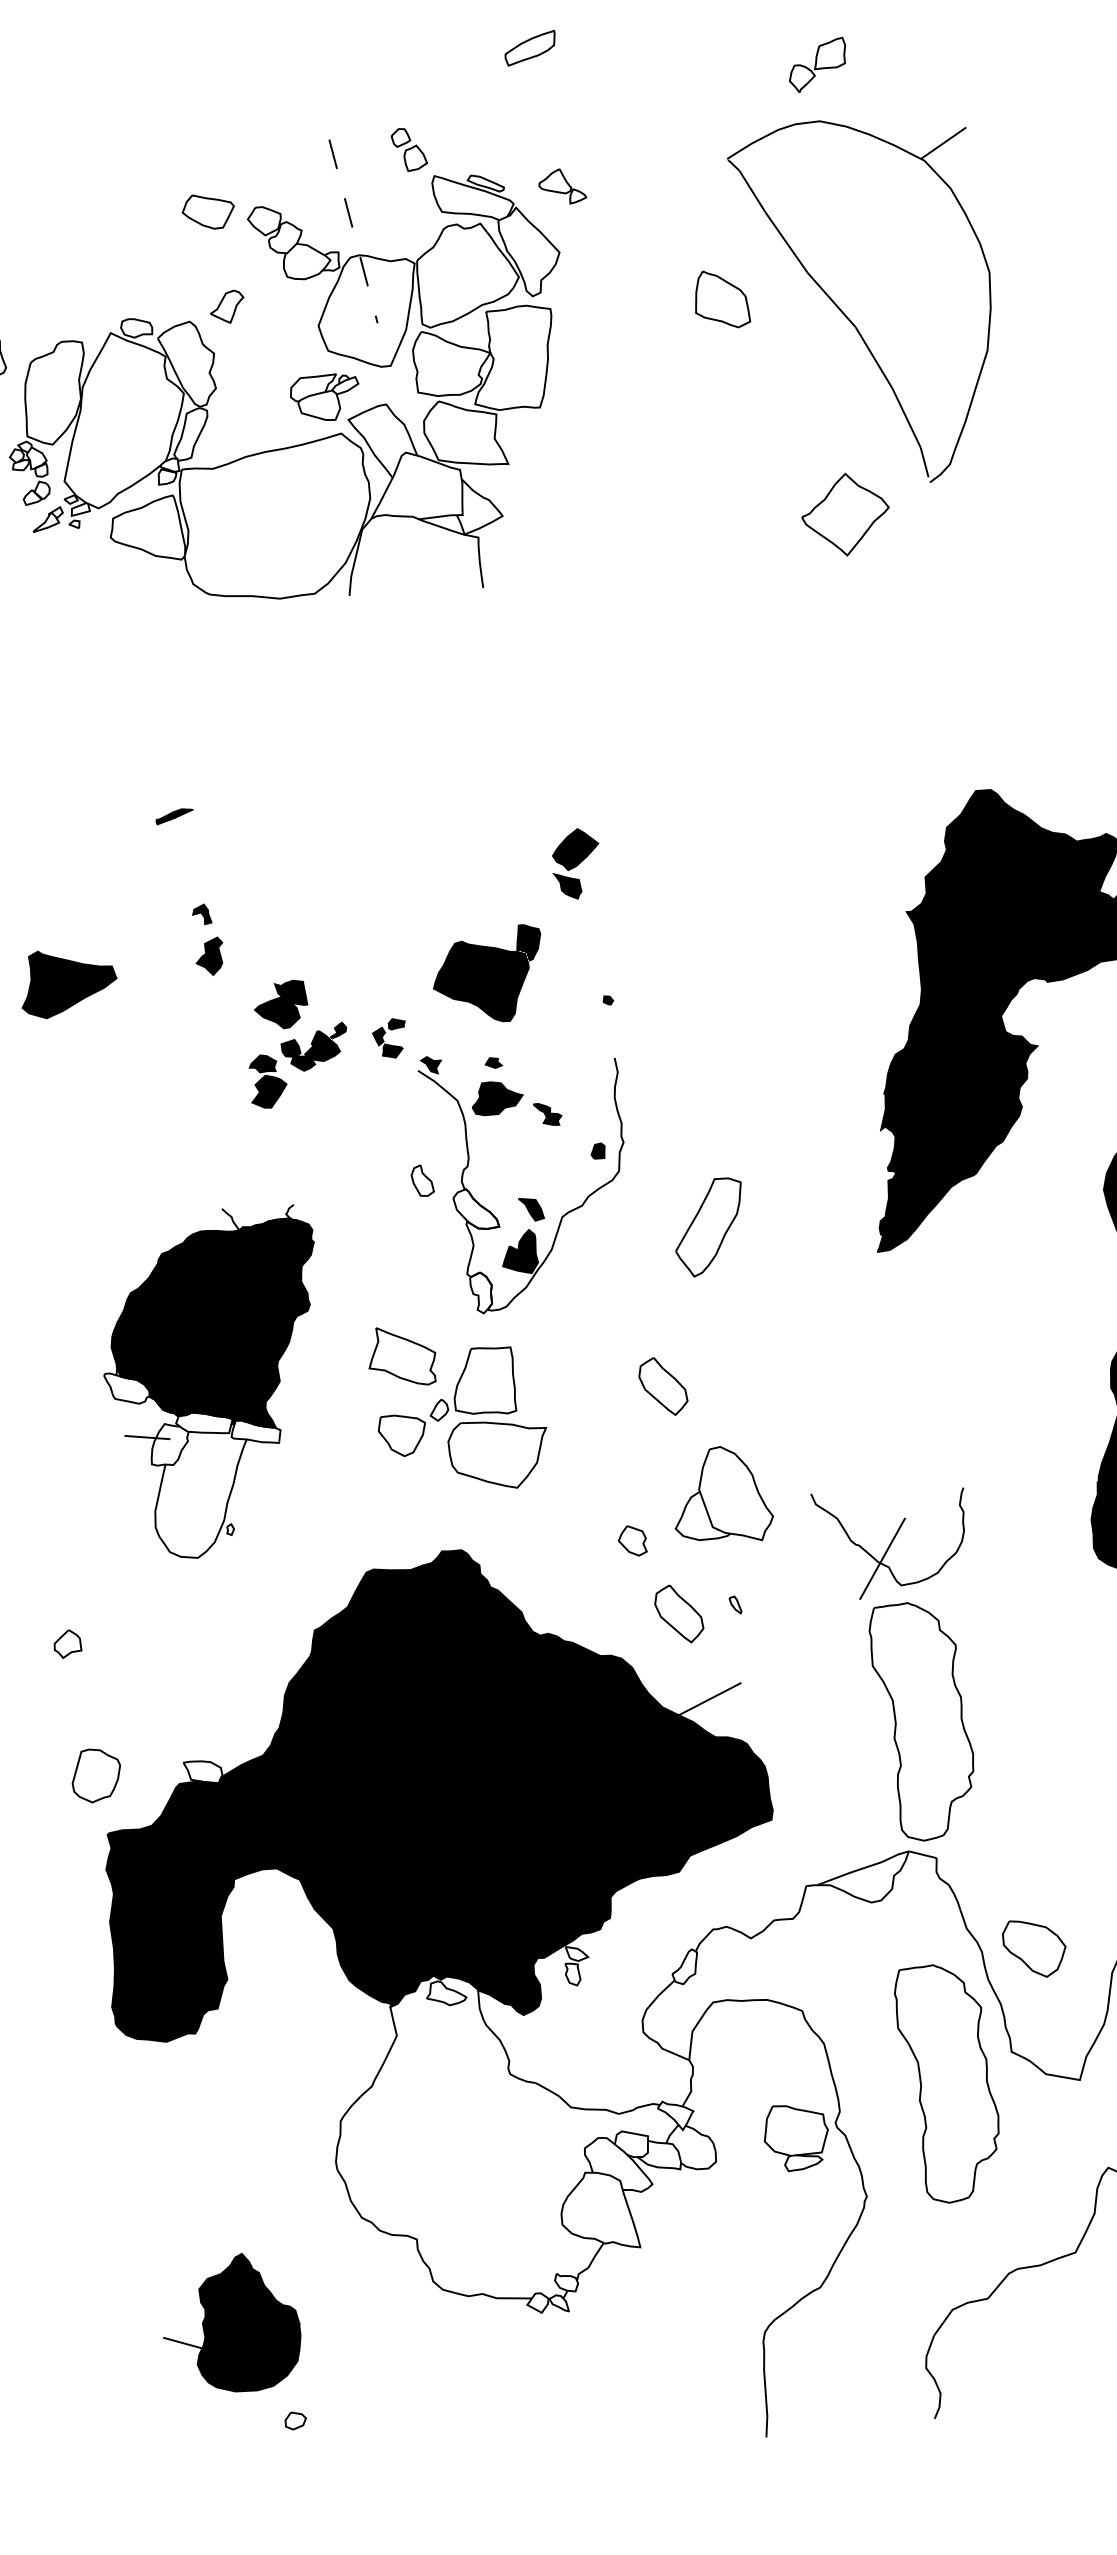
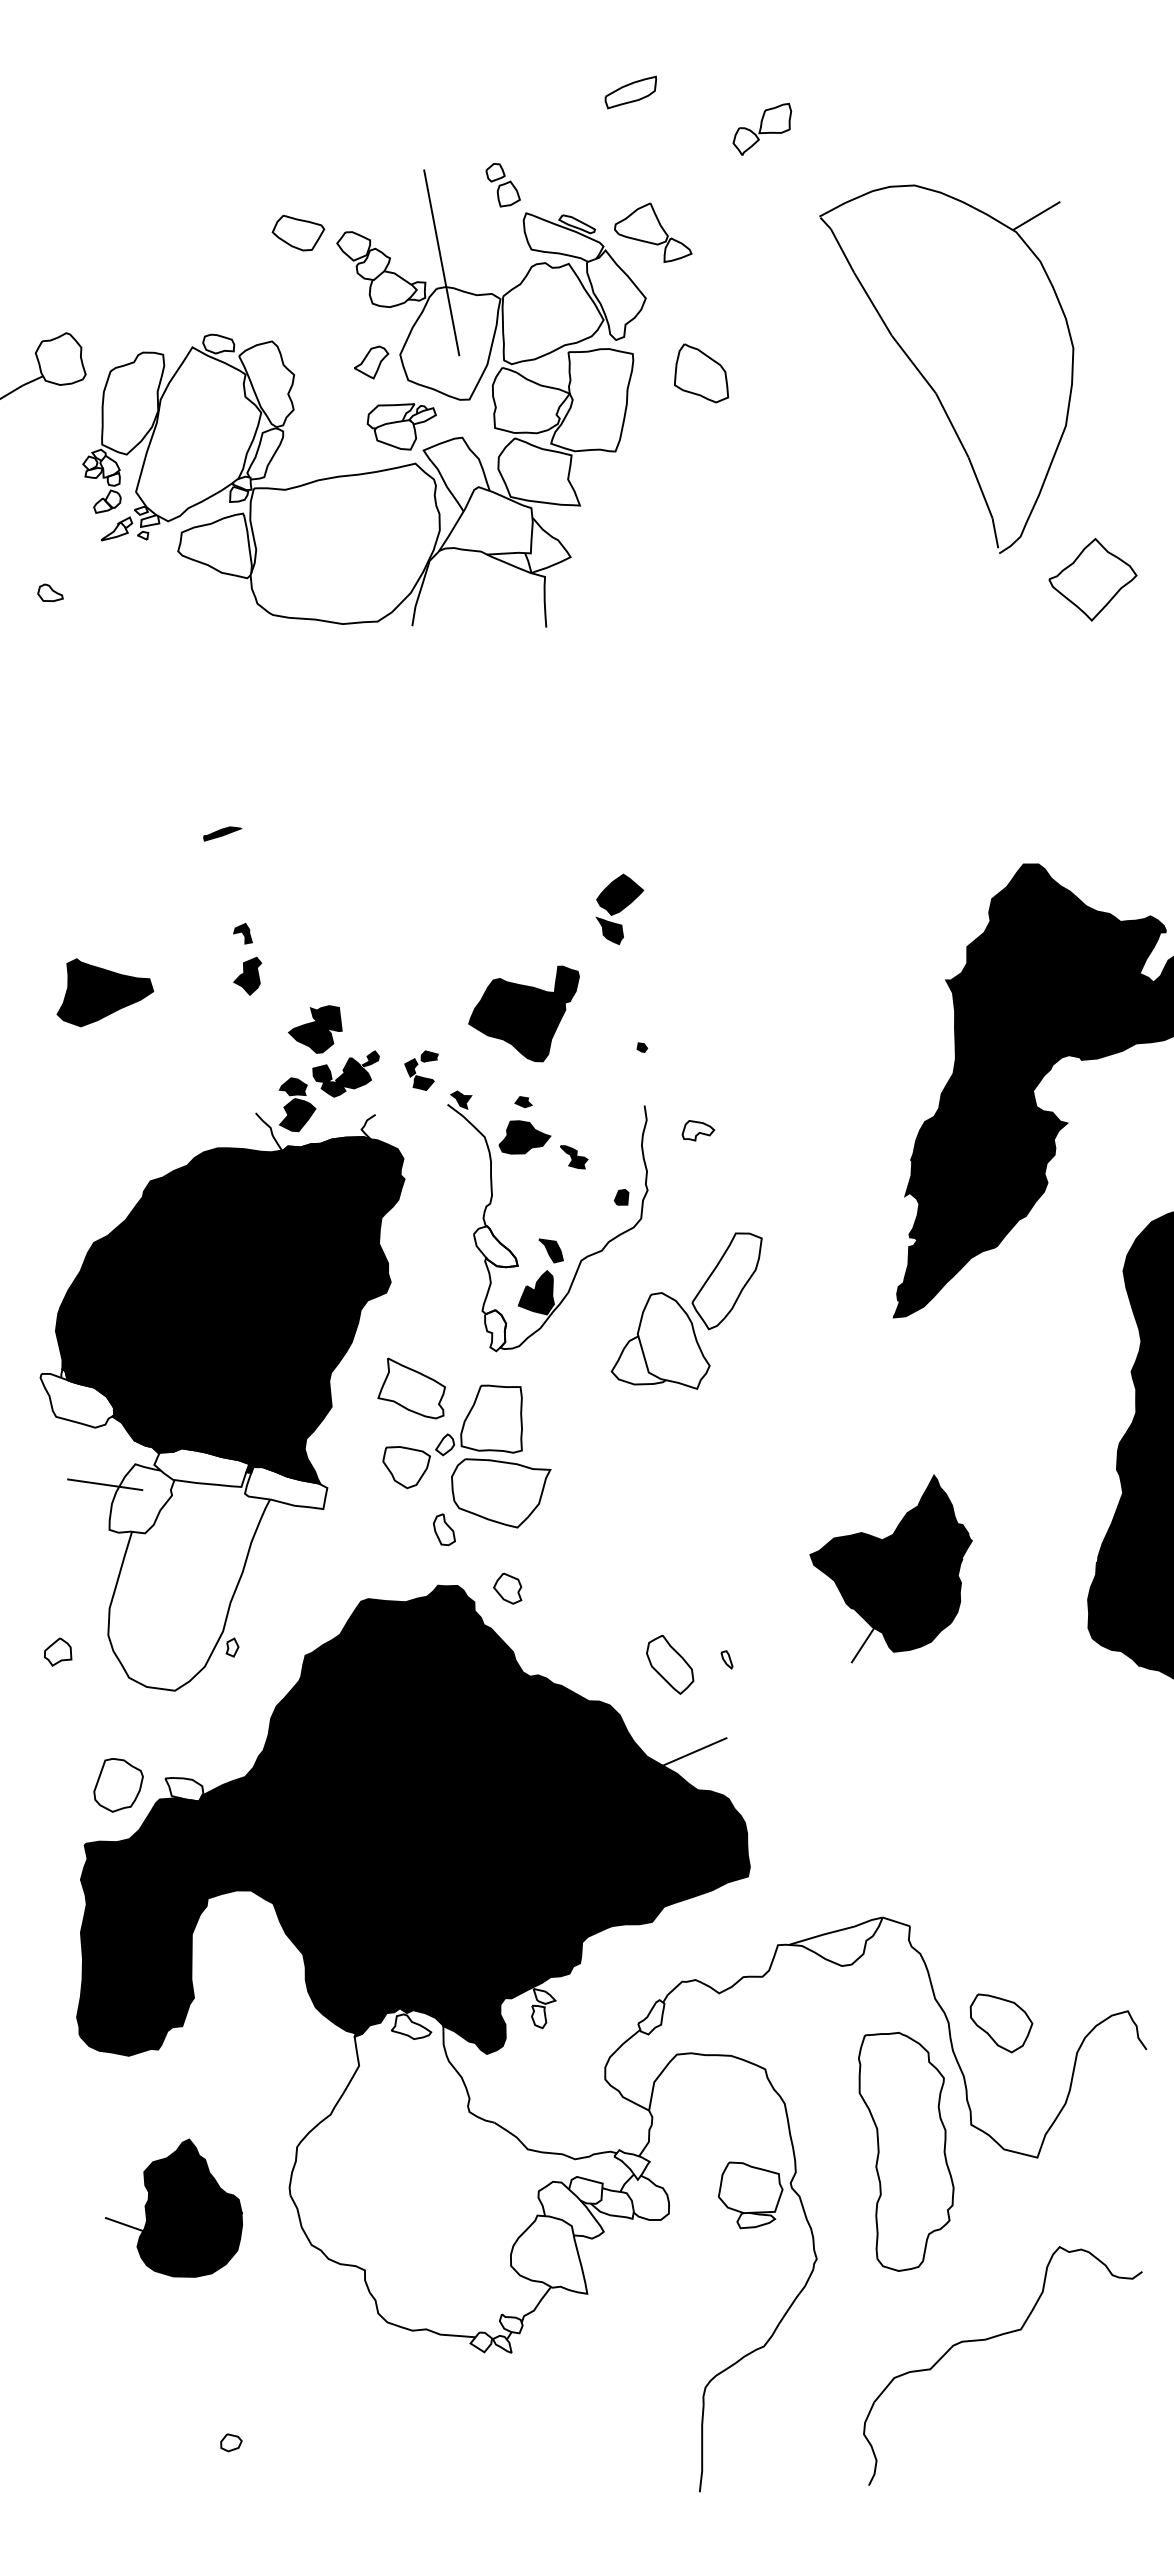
part: (817, 64) -> (762, 128), moved
part: (562, 186) -> (653, 232), size x1.67
line: (353, 231) -> (441, 262), dashed -> solid
part: (721, 299) -> (701, 373), moved
part: (227, 307) -> (371, 362), moved
part: (845, 514) -> (1092, 579), moved
part: (670, 1079) -> (698, 1130), added
part: (422, 1180) -> (444, 1529), moved
part: (214, 1382) -> (222, 1401), size x1.67
part: (663, 1386) -> (670, 1436), removed
part: (722, 1494) -> (660, 1340), moved
fill: (892, 1496) -> (891, 1562), added
part: (632, 1540) -> (507, 1588), moved
part: (923, 1720) -> (906, 1788), removed
part: (96, 1775) -> (118, 1785), moved
part: (230, 2322) -> (173, 2207), moved

